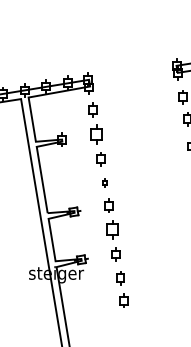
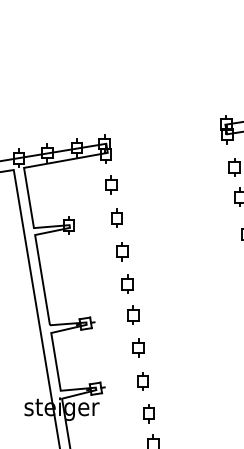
part: (96, 134) -> (116, 218), size x0.71
part: (104, 182) -> (127, 283), size x1.67
part: (112, 229) -> (138, 347), size x0.71

